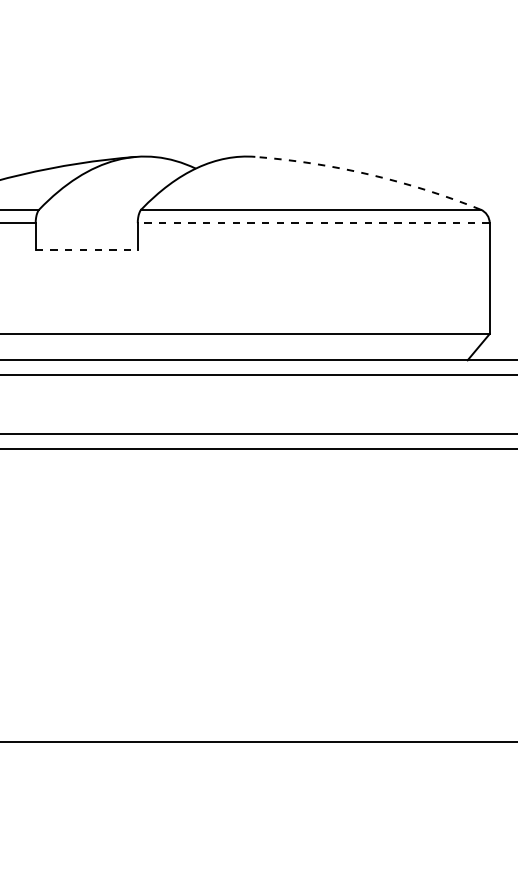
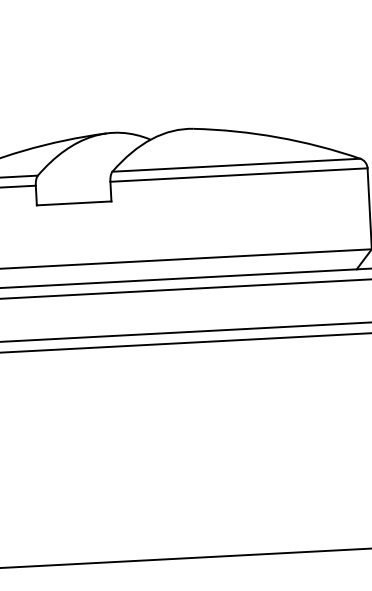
arc: (369, 174) -> (277, 137), dashed -> solid
line: (313, 223) -> (238, 175), dashed -> solid
line: (87, 250) -> (74, 203), dashed -> solid

